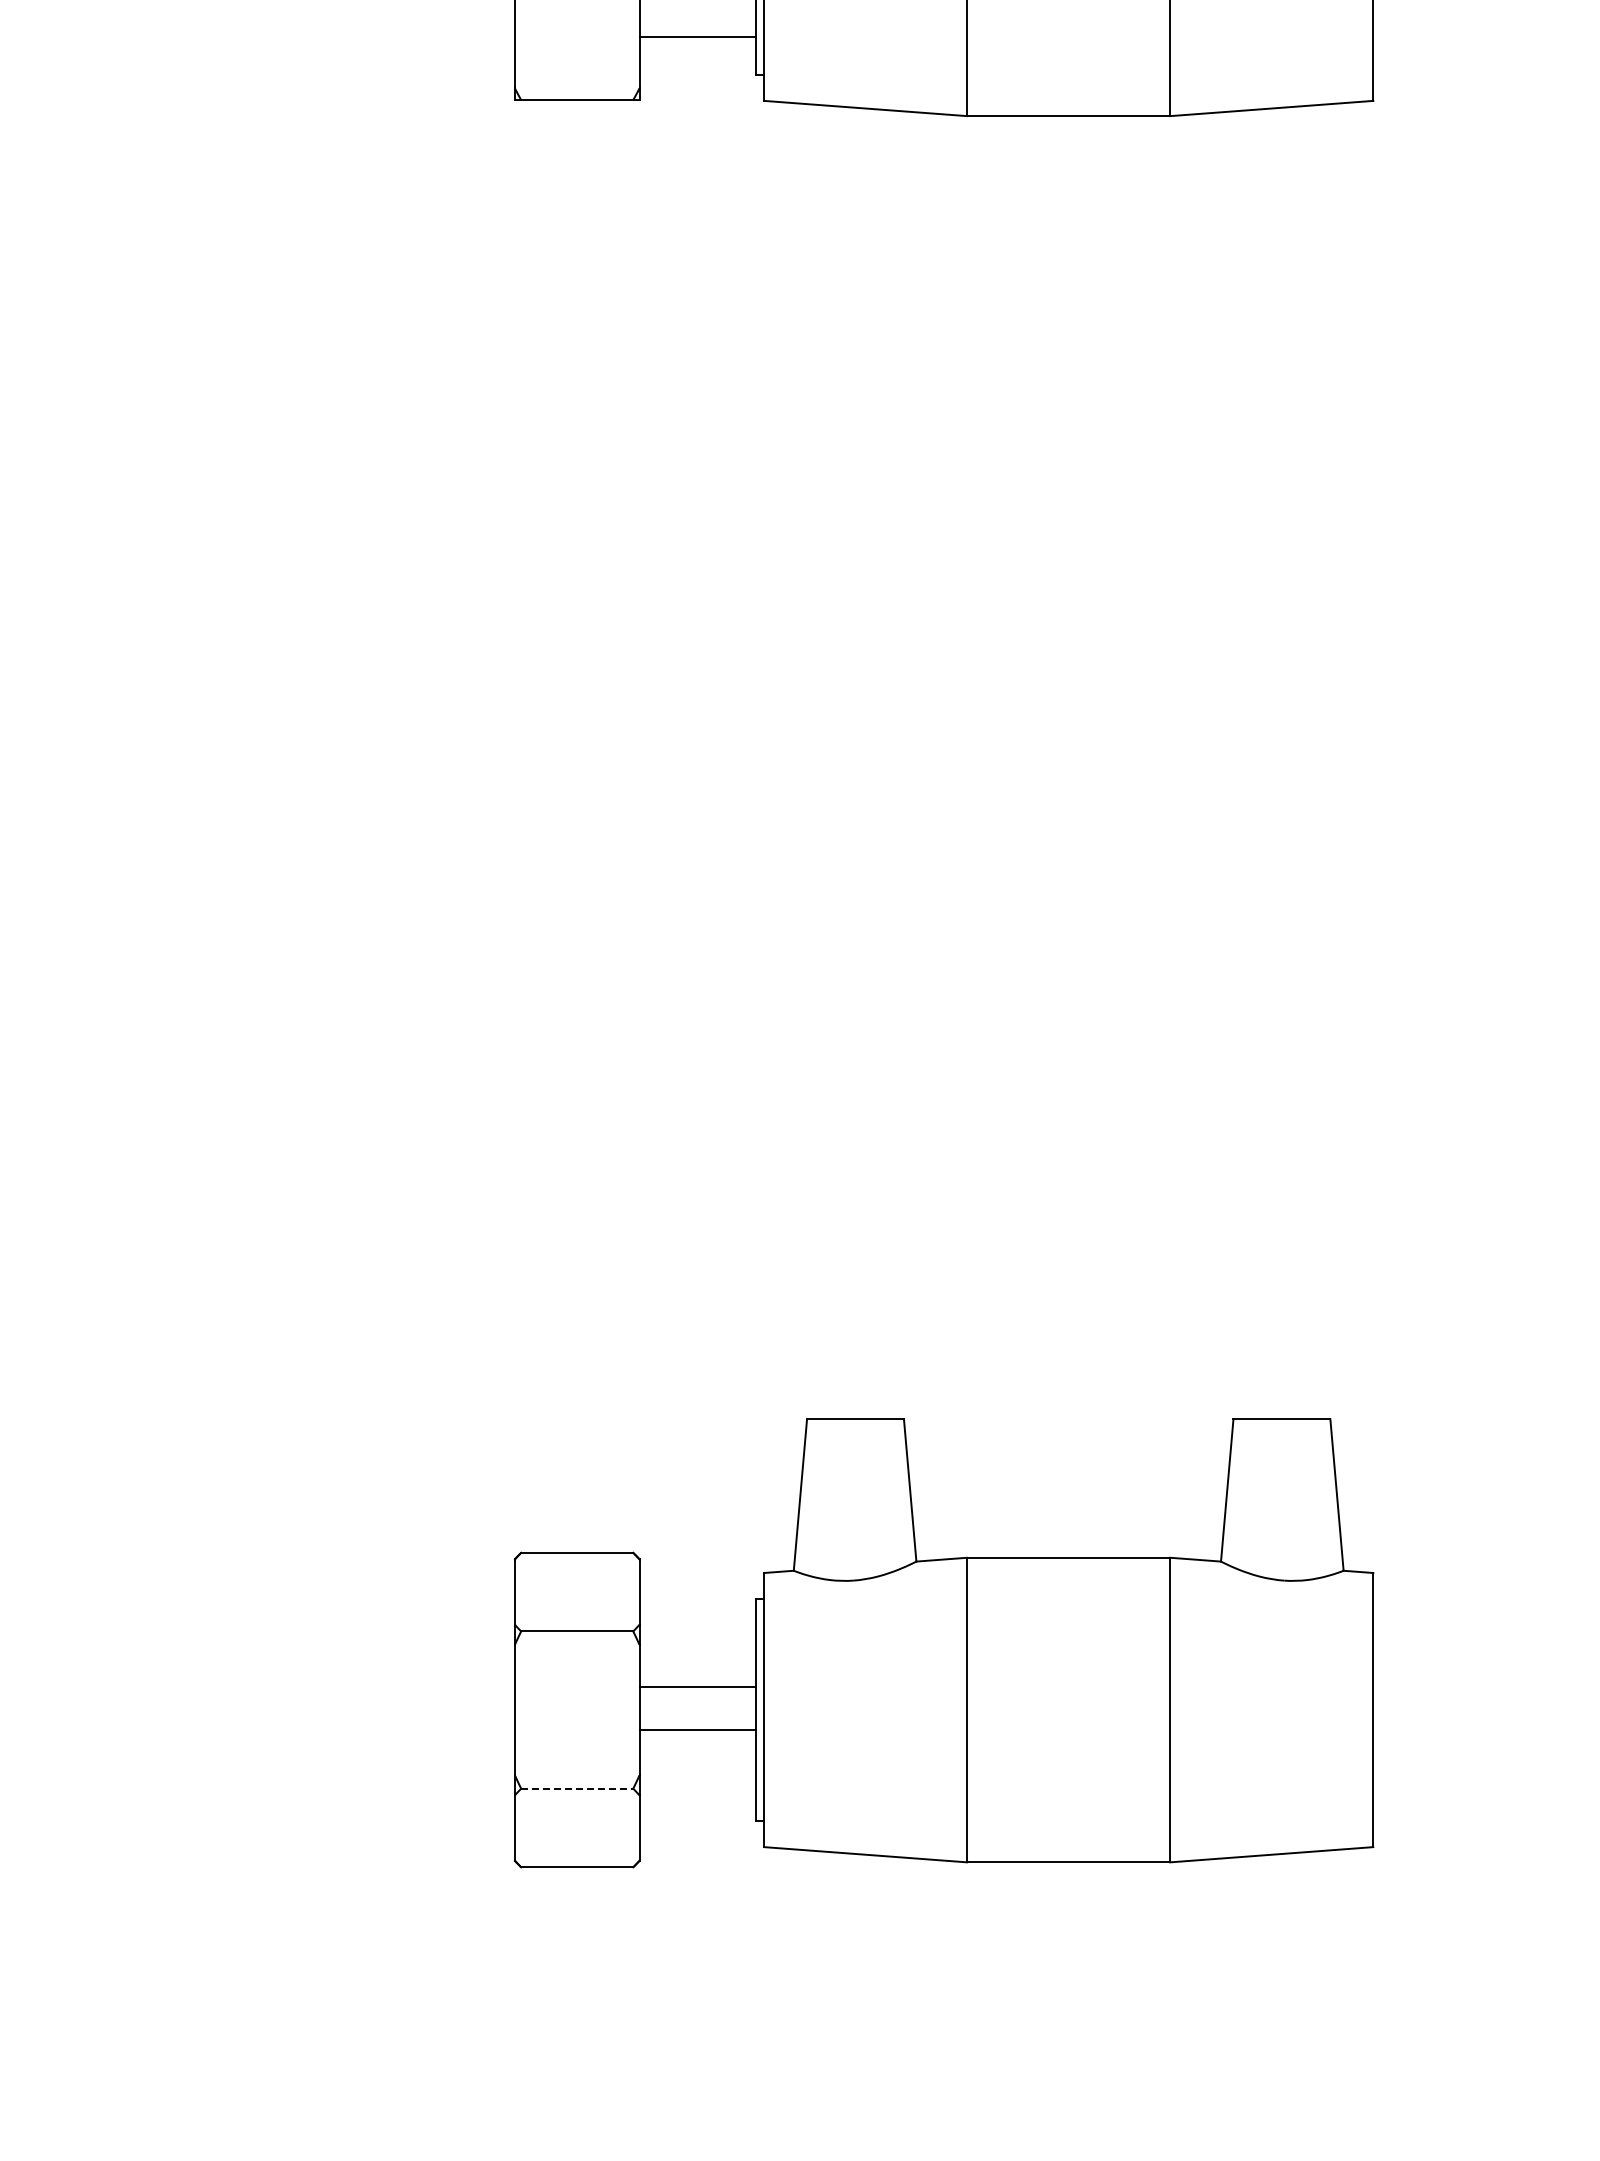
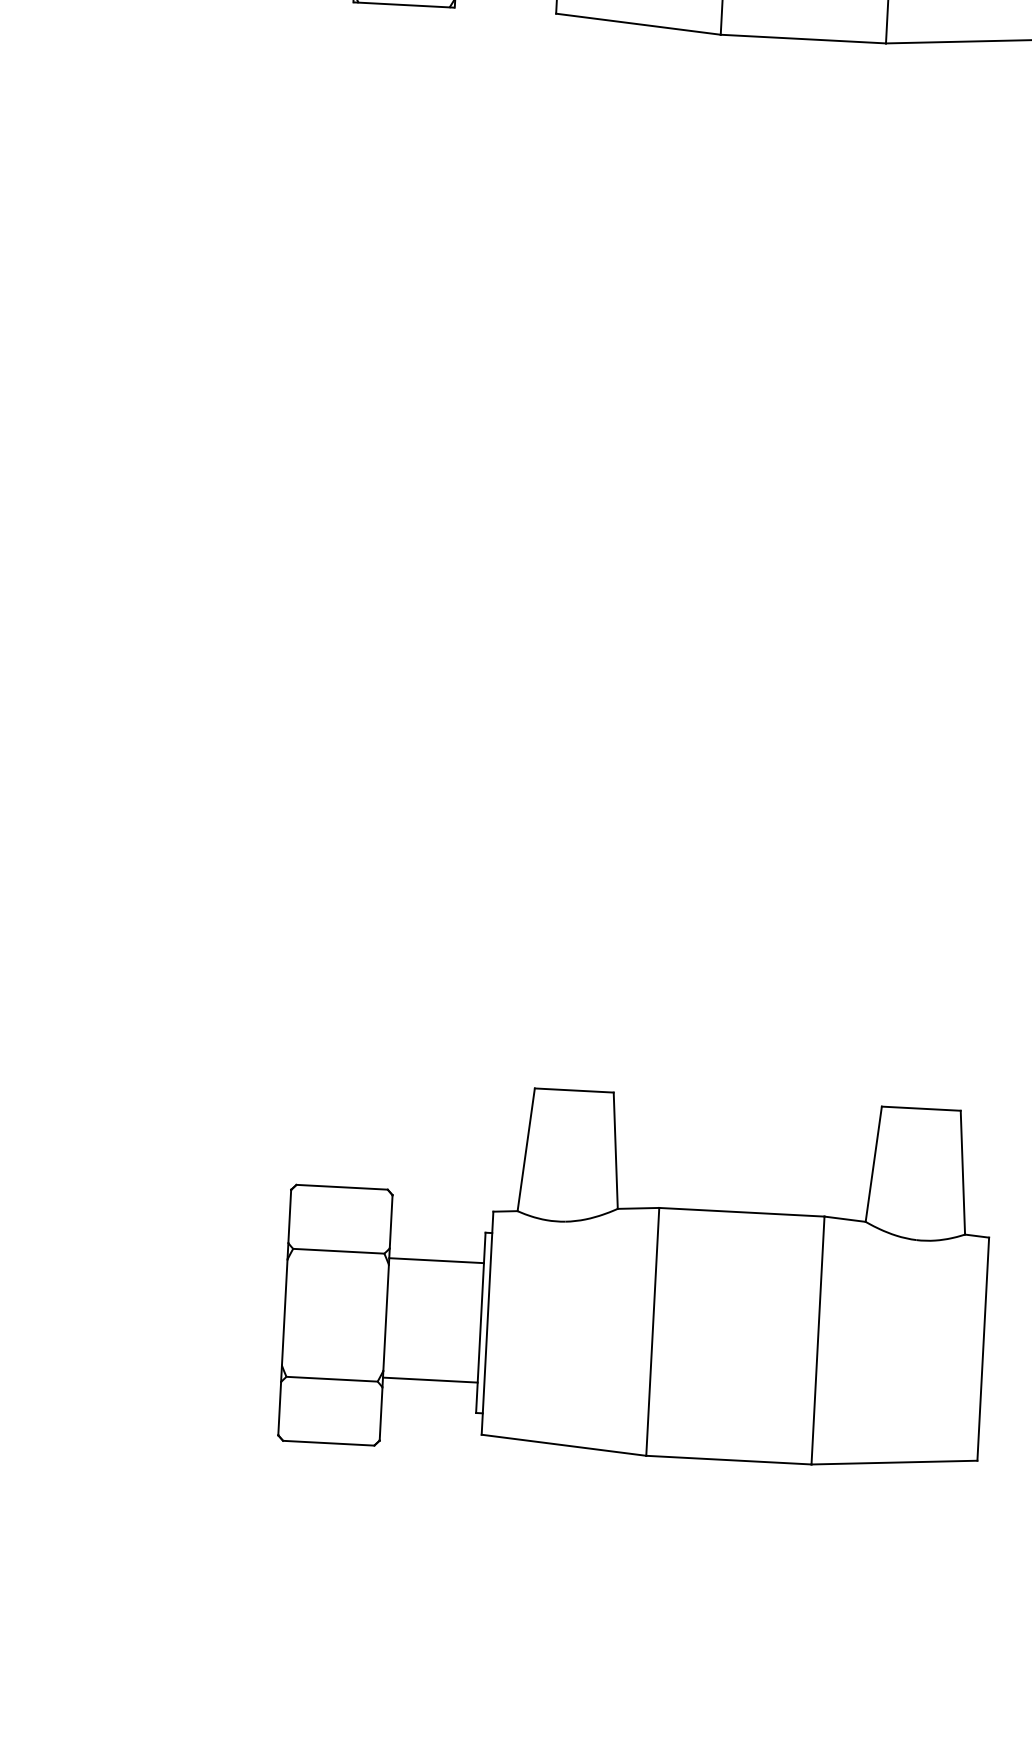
line: (697, 1687) -> (430, 1380), moved
line: (697, 1729) -> (436, 1260), moved
line: (577, 1788) -> (332, 1379), dashed -> solid

